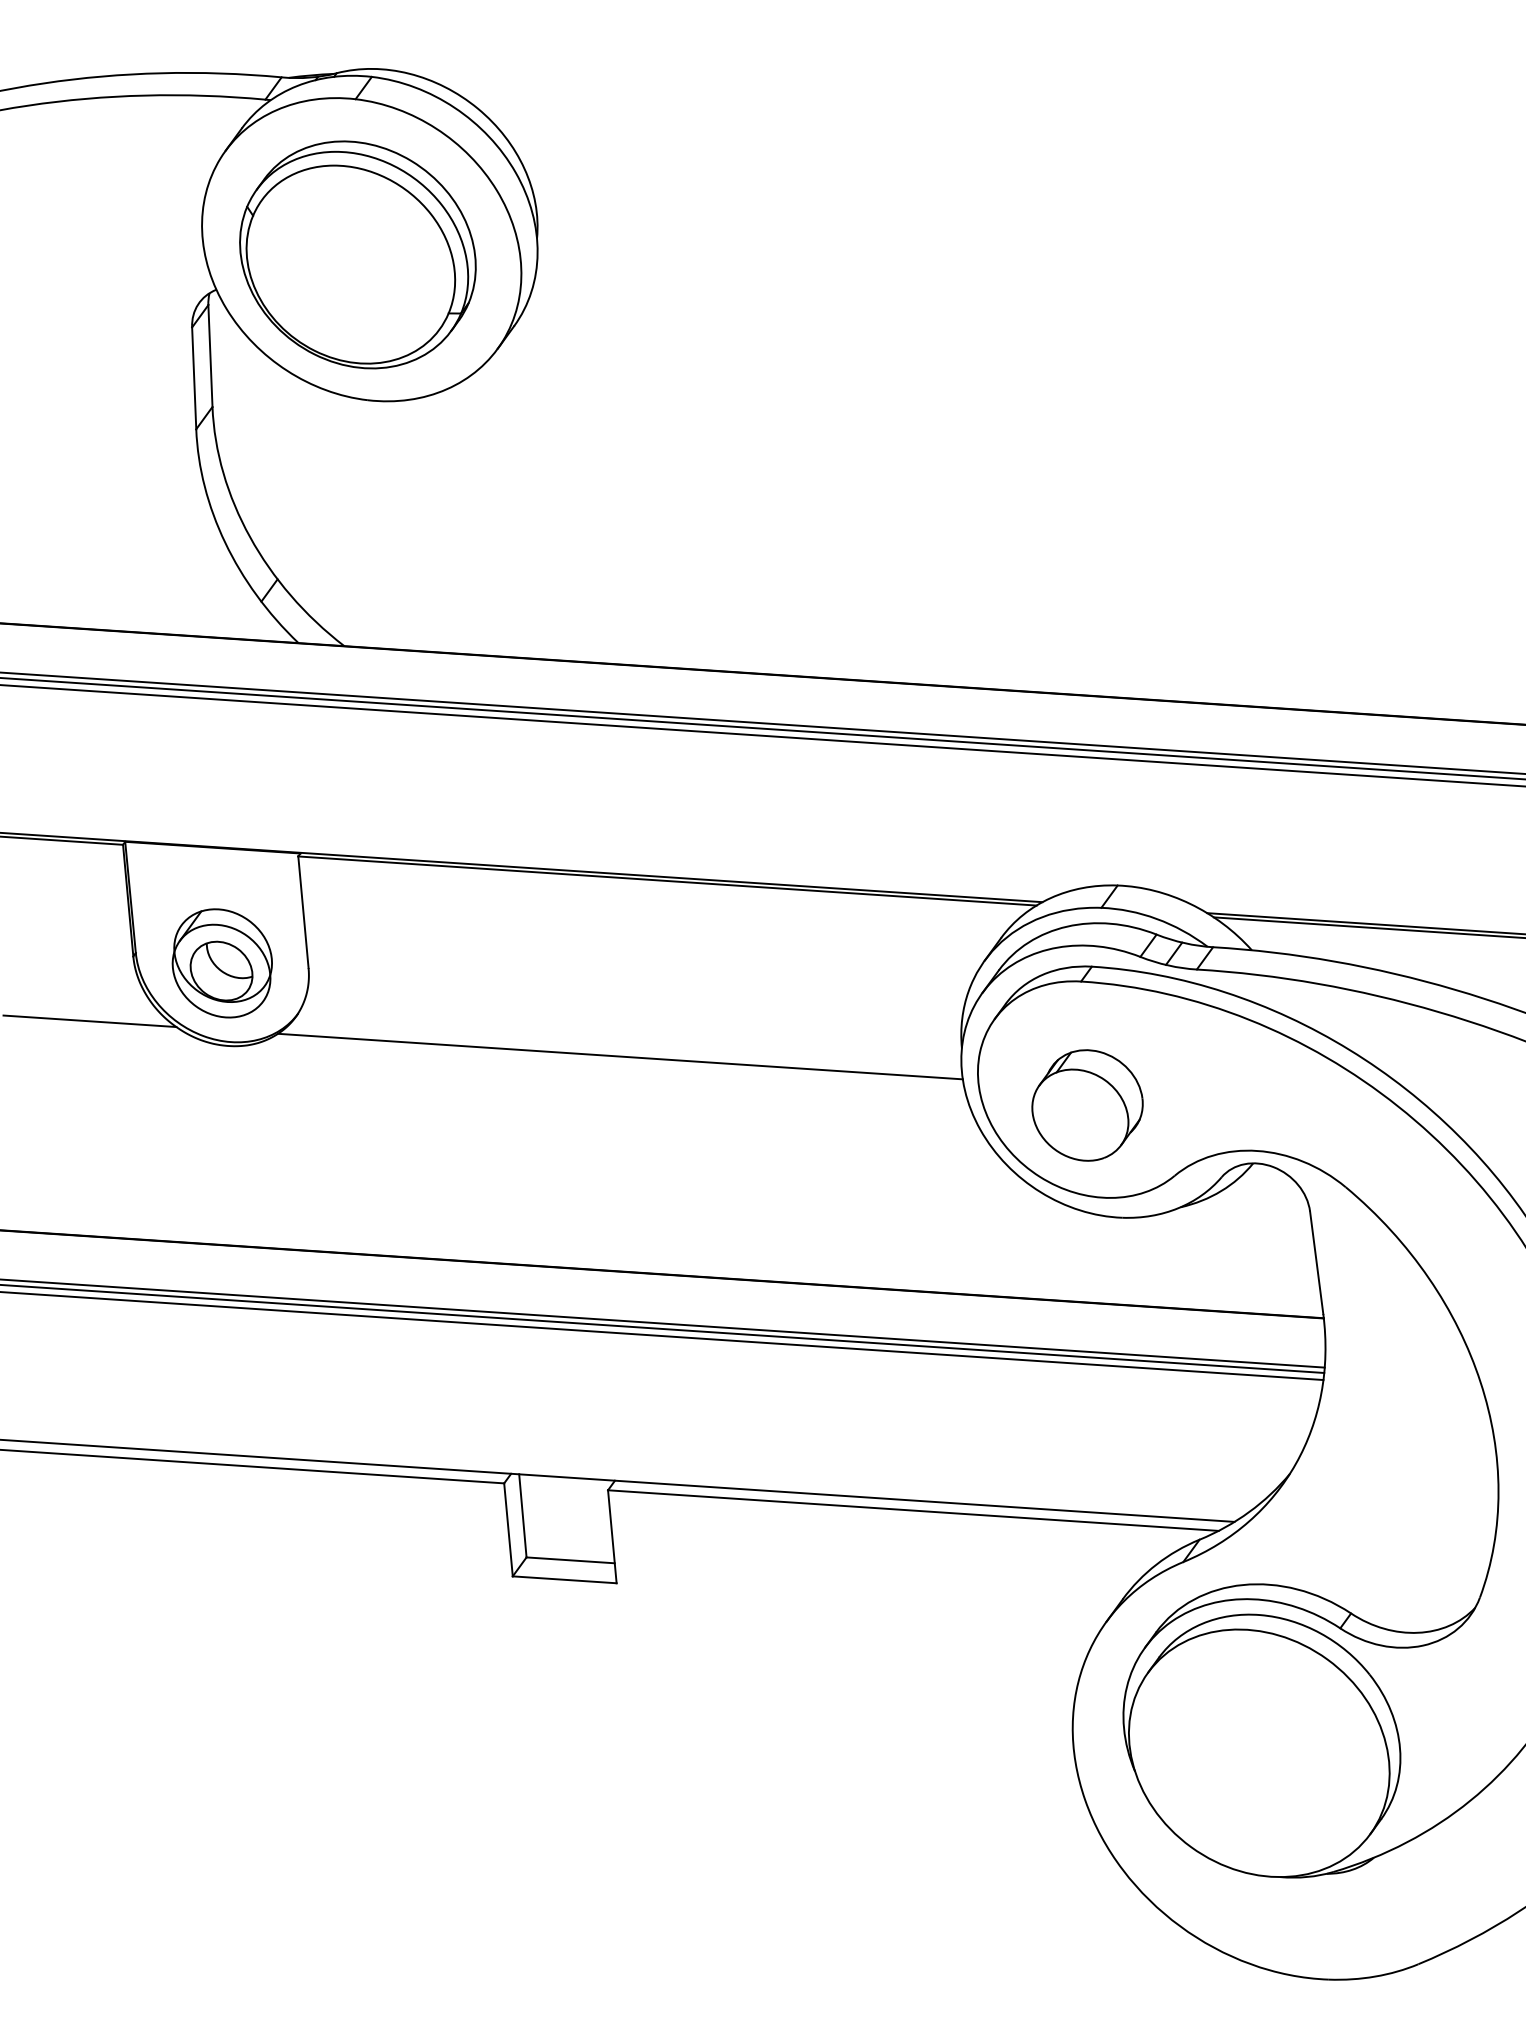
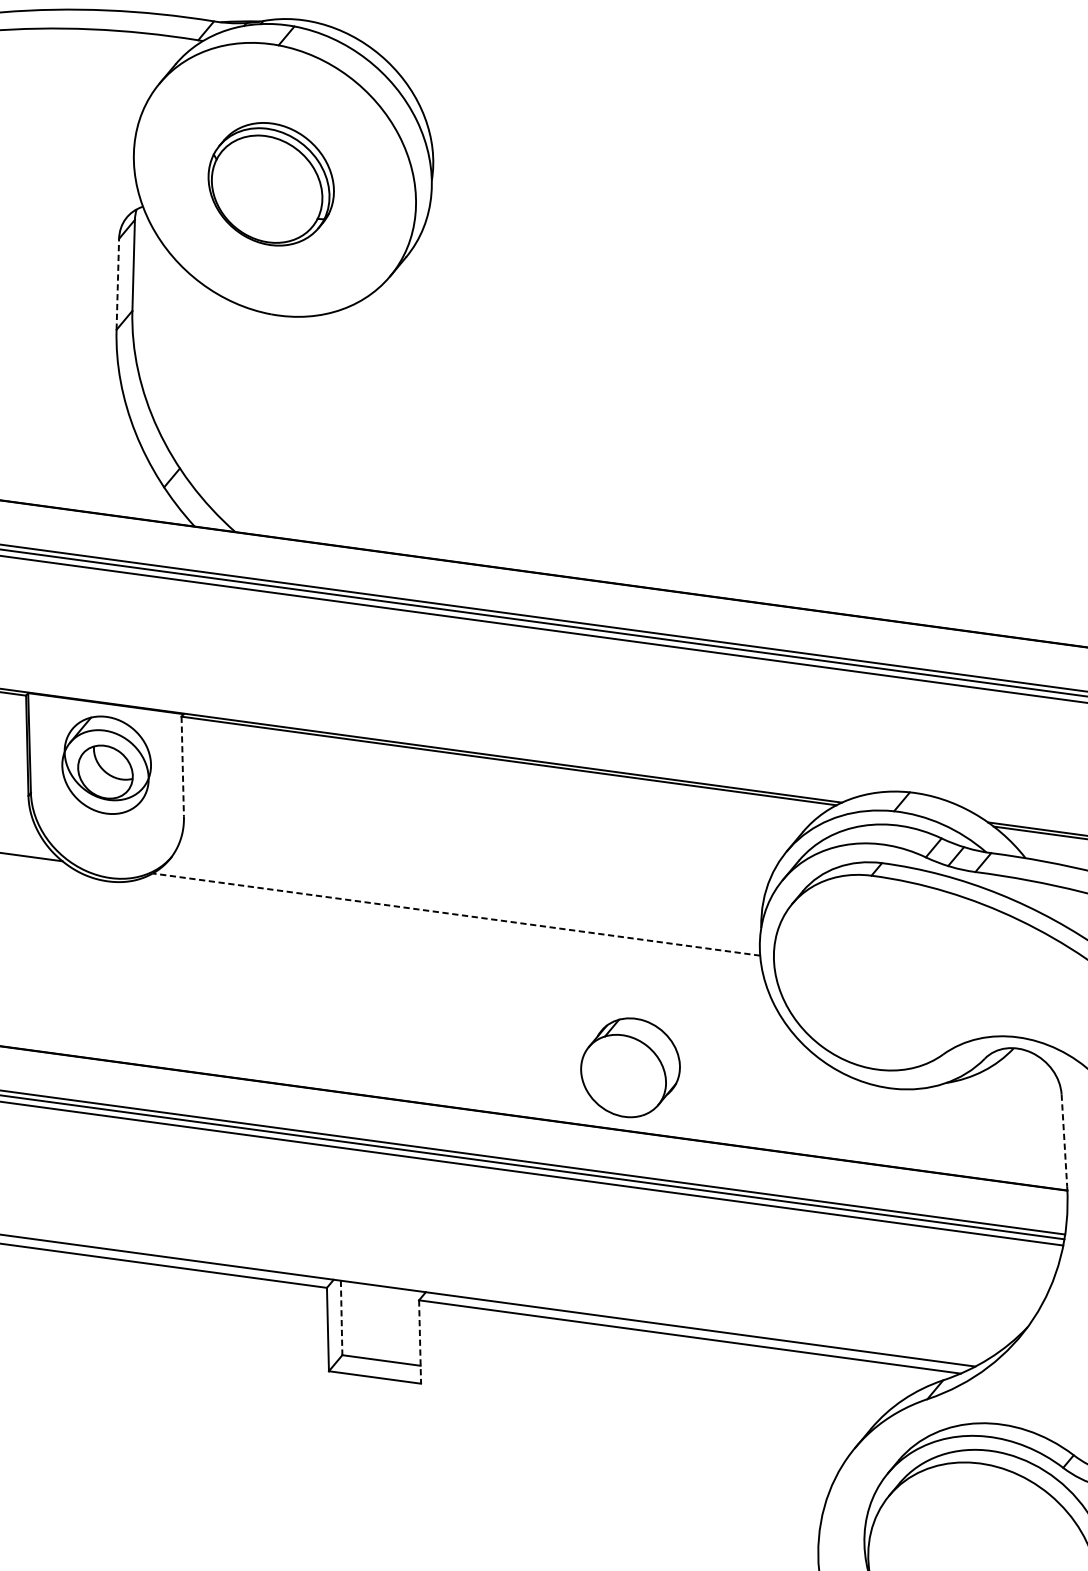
part: (357, 254) -> (270, 183), size x0.6
line: (194, 378) -> (118, 284), solid -> dashed
line: (303, 912) -> (182, 766), solid -> dashed
part: (221, 963) -> (105, 765), moved
line: (619, 1056) -> (455, 914), solid -> dashed
part: (1087, 1105) -> (630, 1067), moved
line: (1316, 1262) -> (1064, 1140), solid -> dashed
line: (522, 1515) -> (341, 1317), solid -> dashed
line: (612, 1536) -> (420, 1341), solid -> dashed

